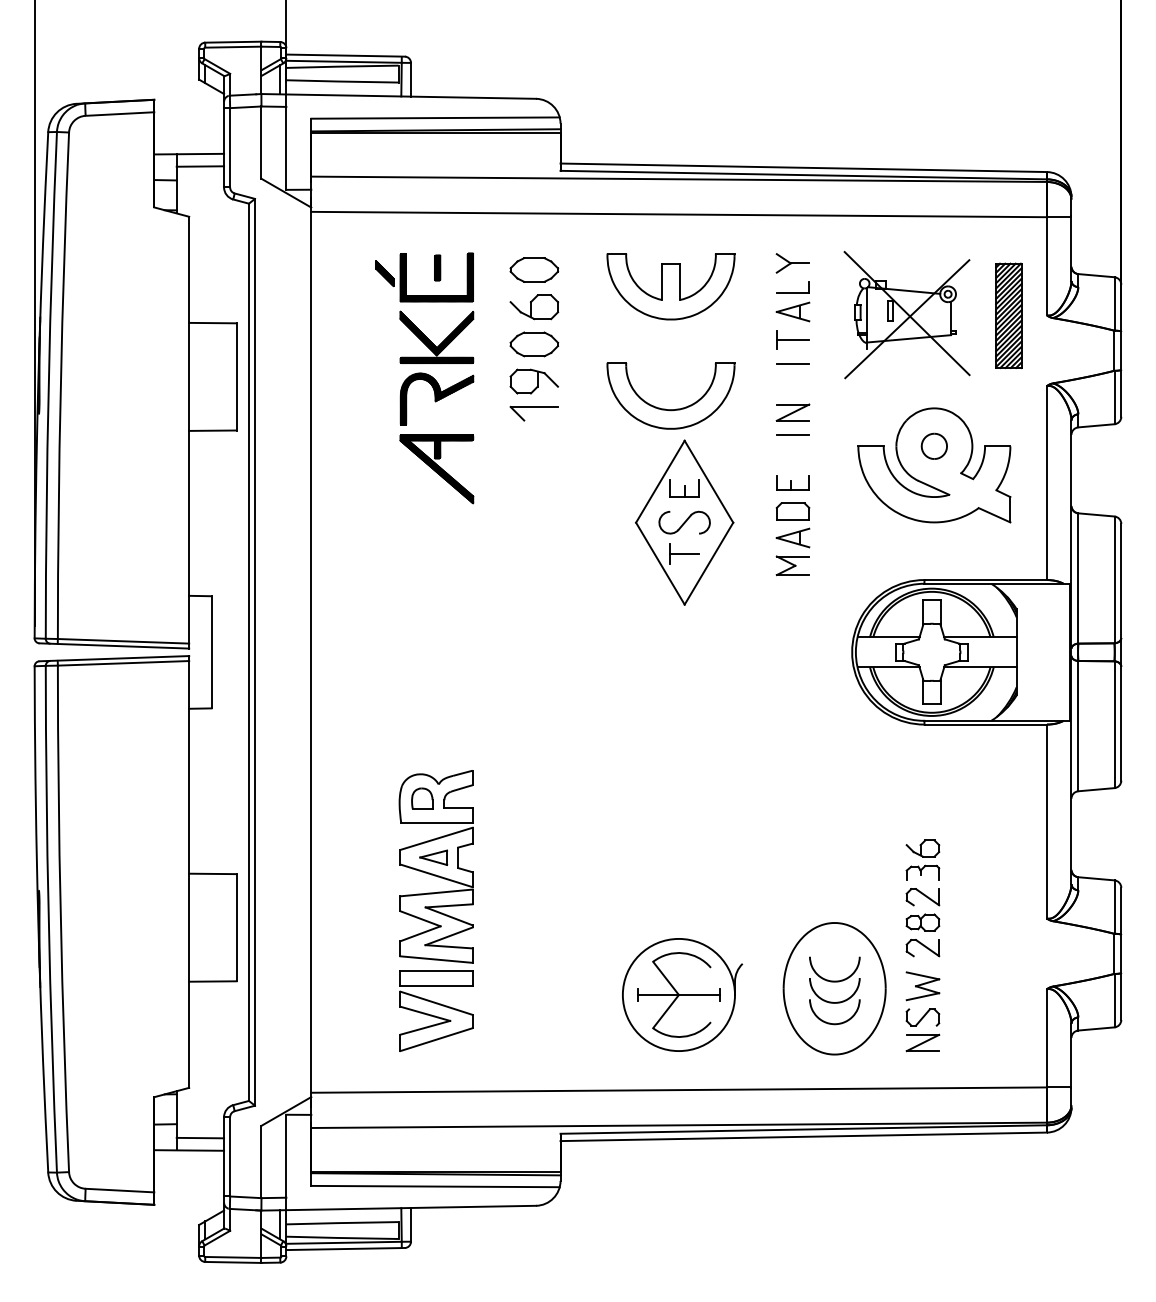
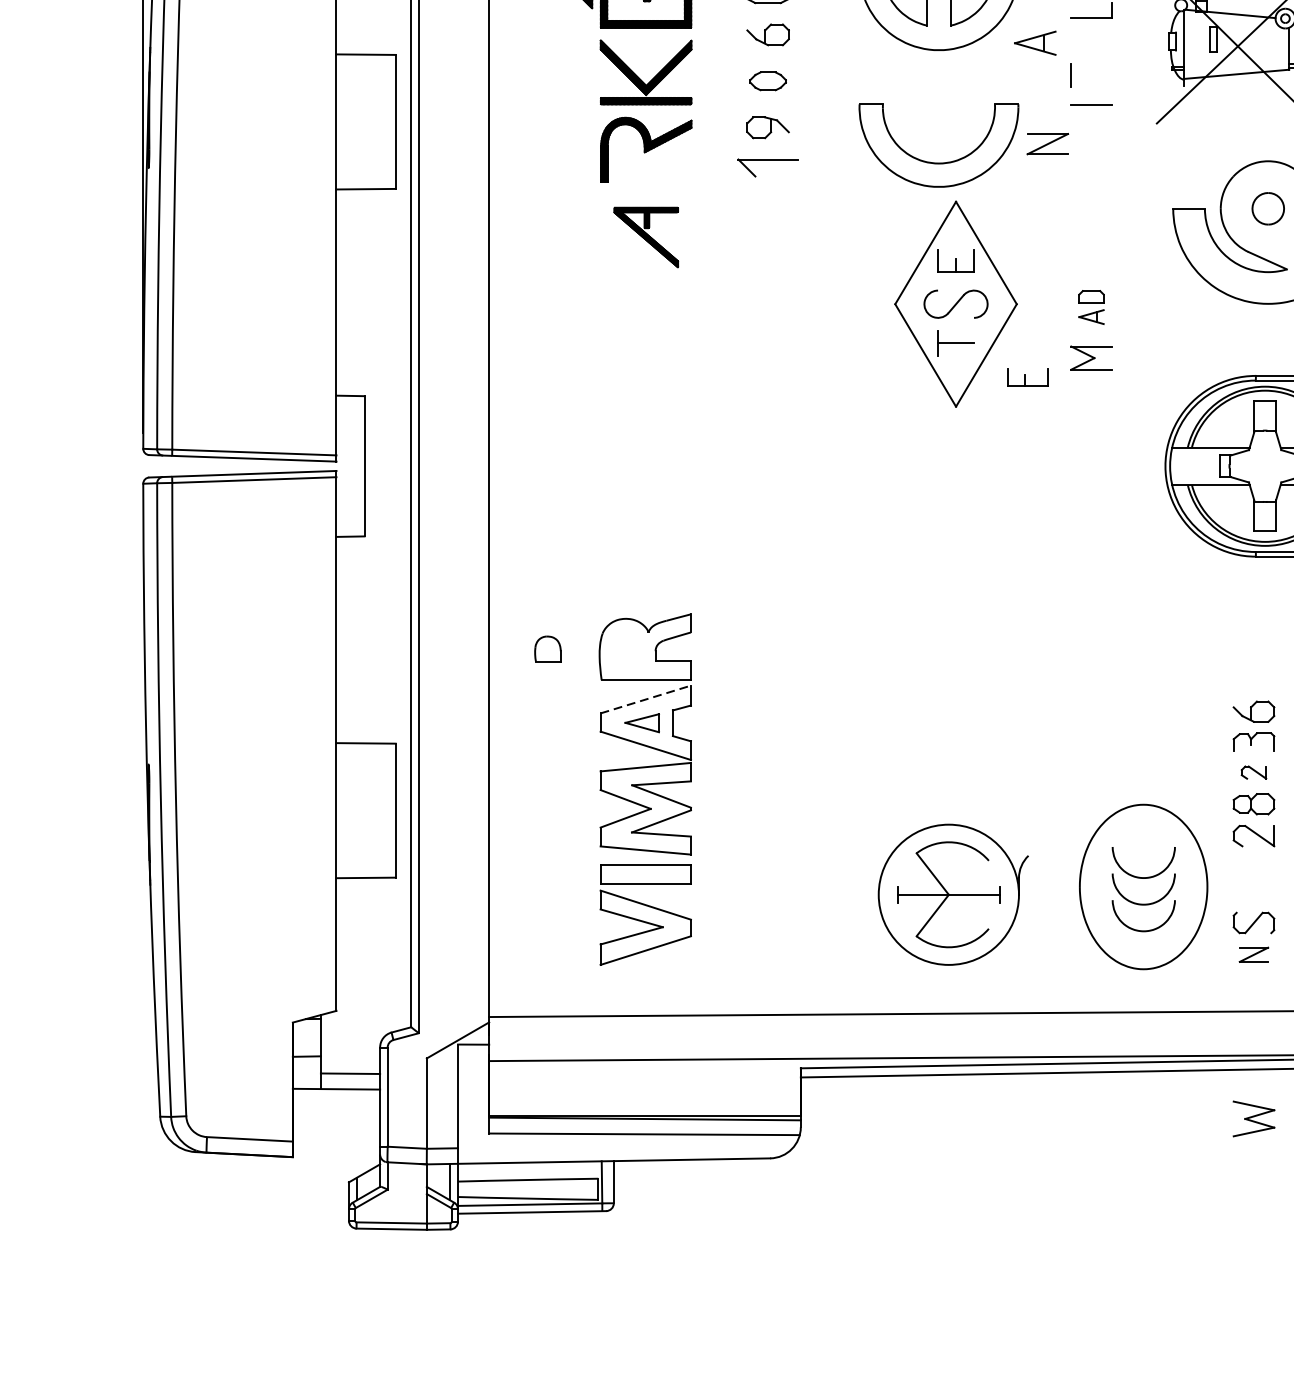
part: (534, 307) -> (768, 35), size x0.7
part: (792, 311) -> (1034, 42), moved
line: (792, 339) -> (1090, 75), removed
part: (534, 344) -> (768, 81), size x0.6
part: (534, 381) -> (768, 127), size x0.7
part: (792, 412) -> (1047, 143), moved
line: (792, 435) -> (1090, 195), removed
part: (436, 469) -> (645, 237), size x0.7
part: (792, 482) -> (1027, 376), moved
part: (792, 525) -> (1090, 307), size x0.6
part: (422, 798) -> (548, 649), moved
line: (436, 838) -> (645, 699), solid -> dashed
part: (922, 897) -> (1253, 772), size x0.6
part: (922, 986) -> (1253, 1119), moved
part: (922, 1042) -> (1253, 954), size x0.7

